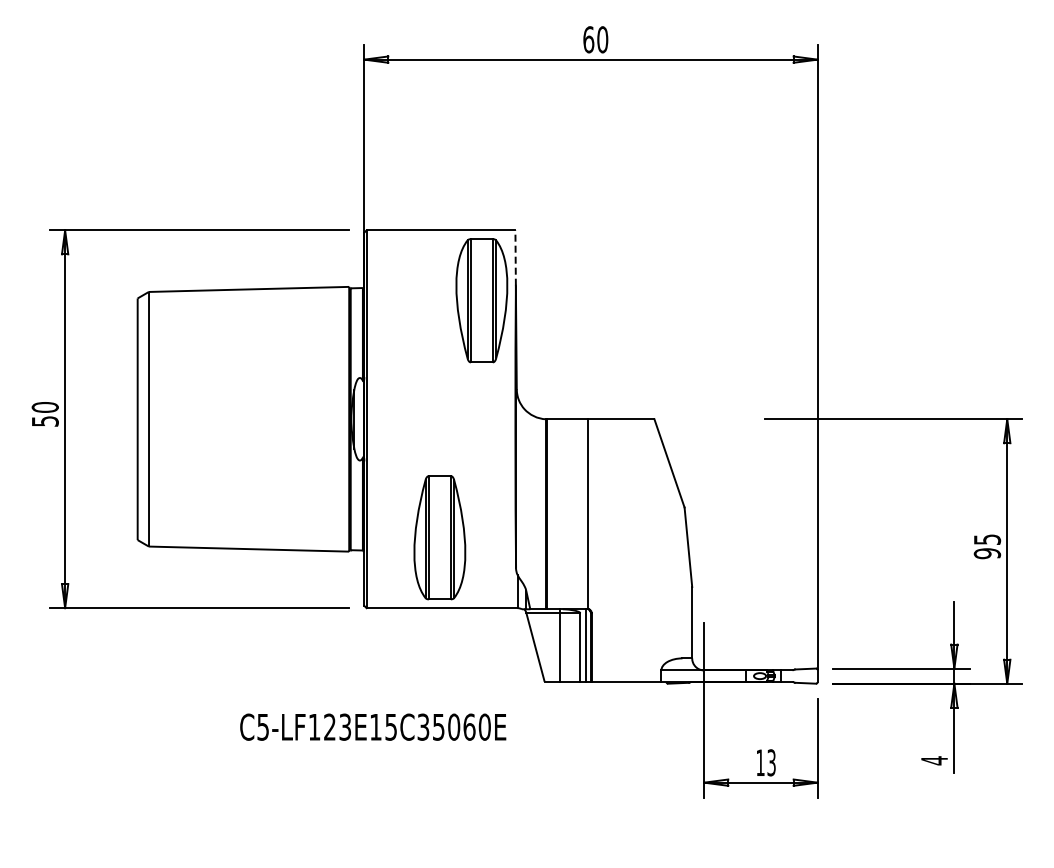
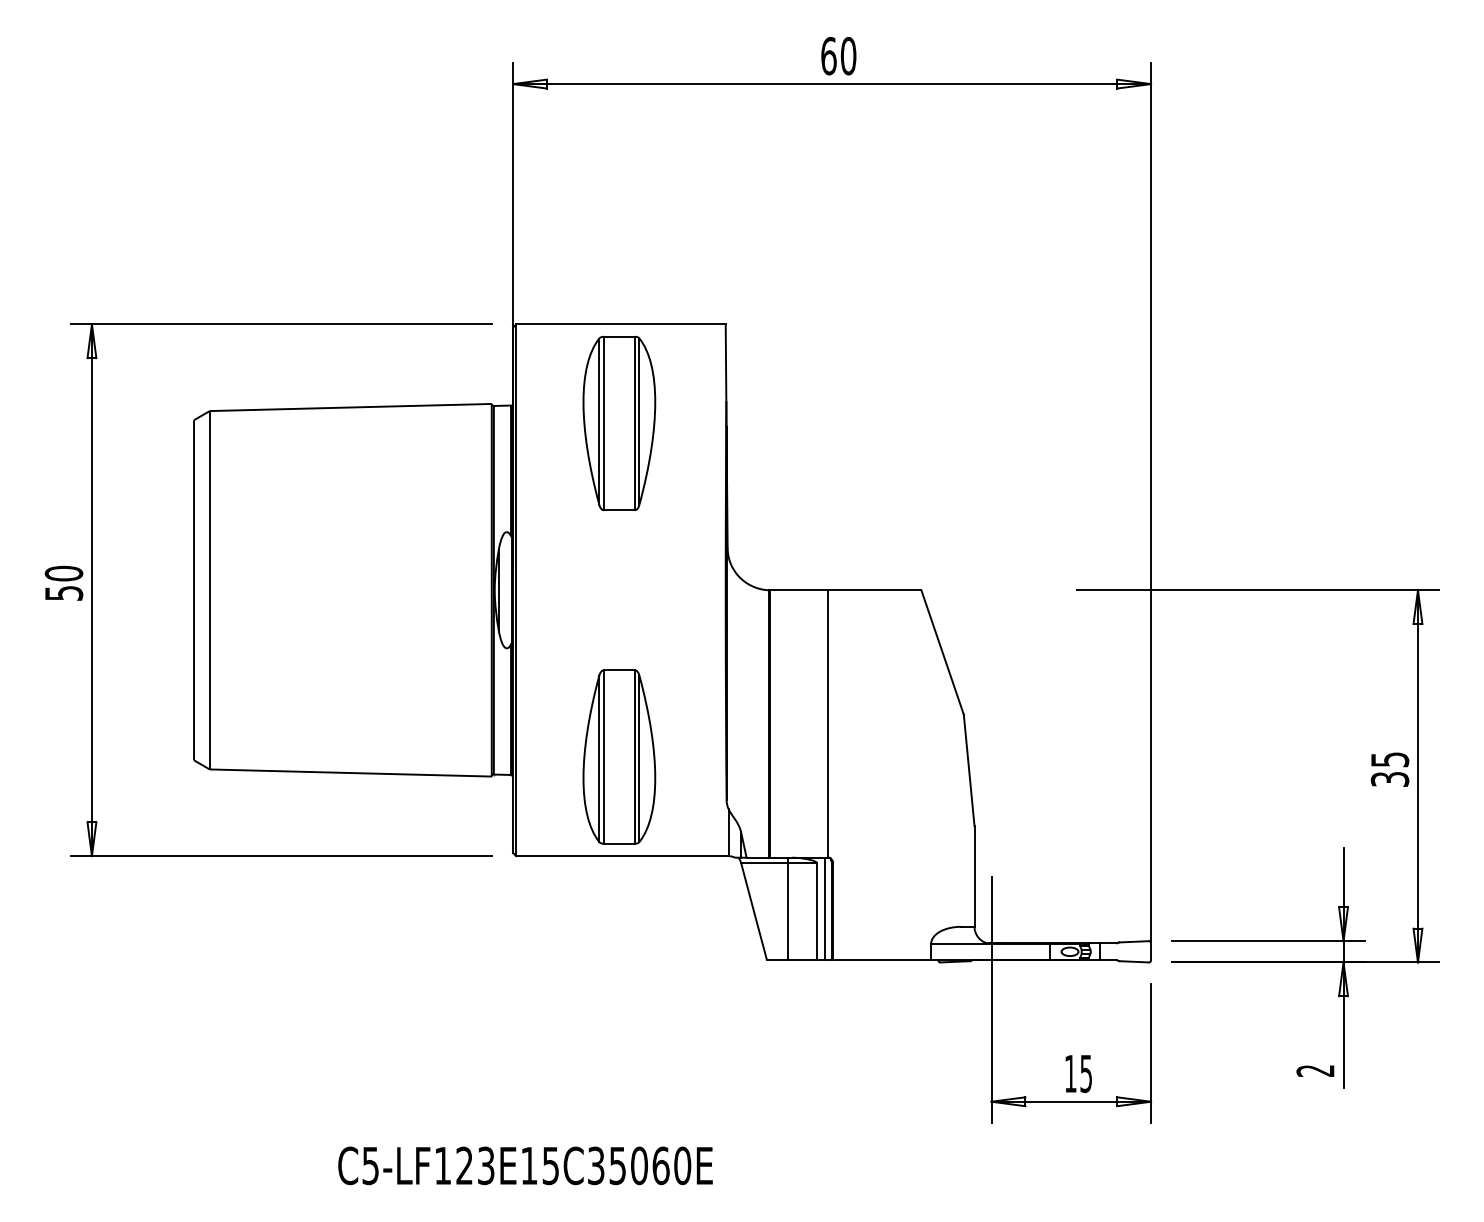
line: (515, 258) -> (725, 363), dashed -> solid
part: (481, 300) -> (618, 423), moved
text: (987, 553) -> (1390, 779), 95 -> 35
text: (373, 726) -> (525, 1164), moved
text: (933, 760) -> (1314, 1070), 4 -> 2
text: (771, 762) -> (1086, 1073), 13 -> 15

